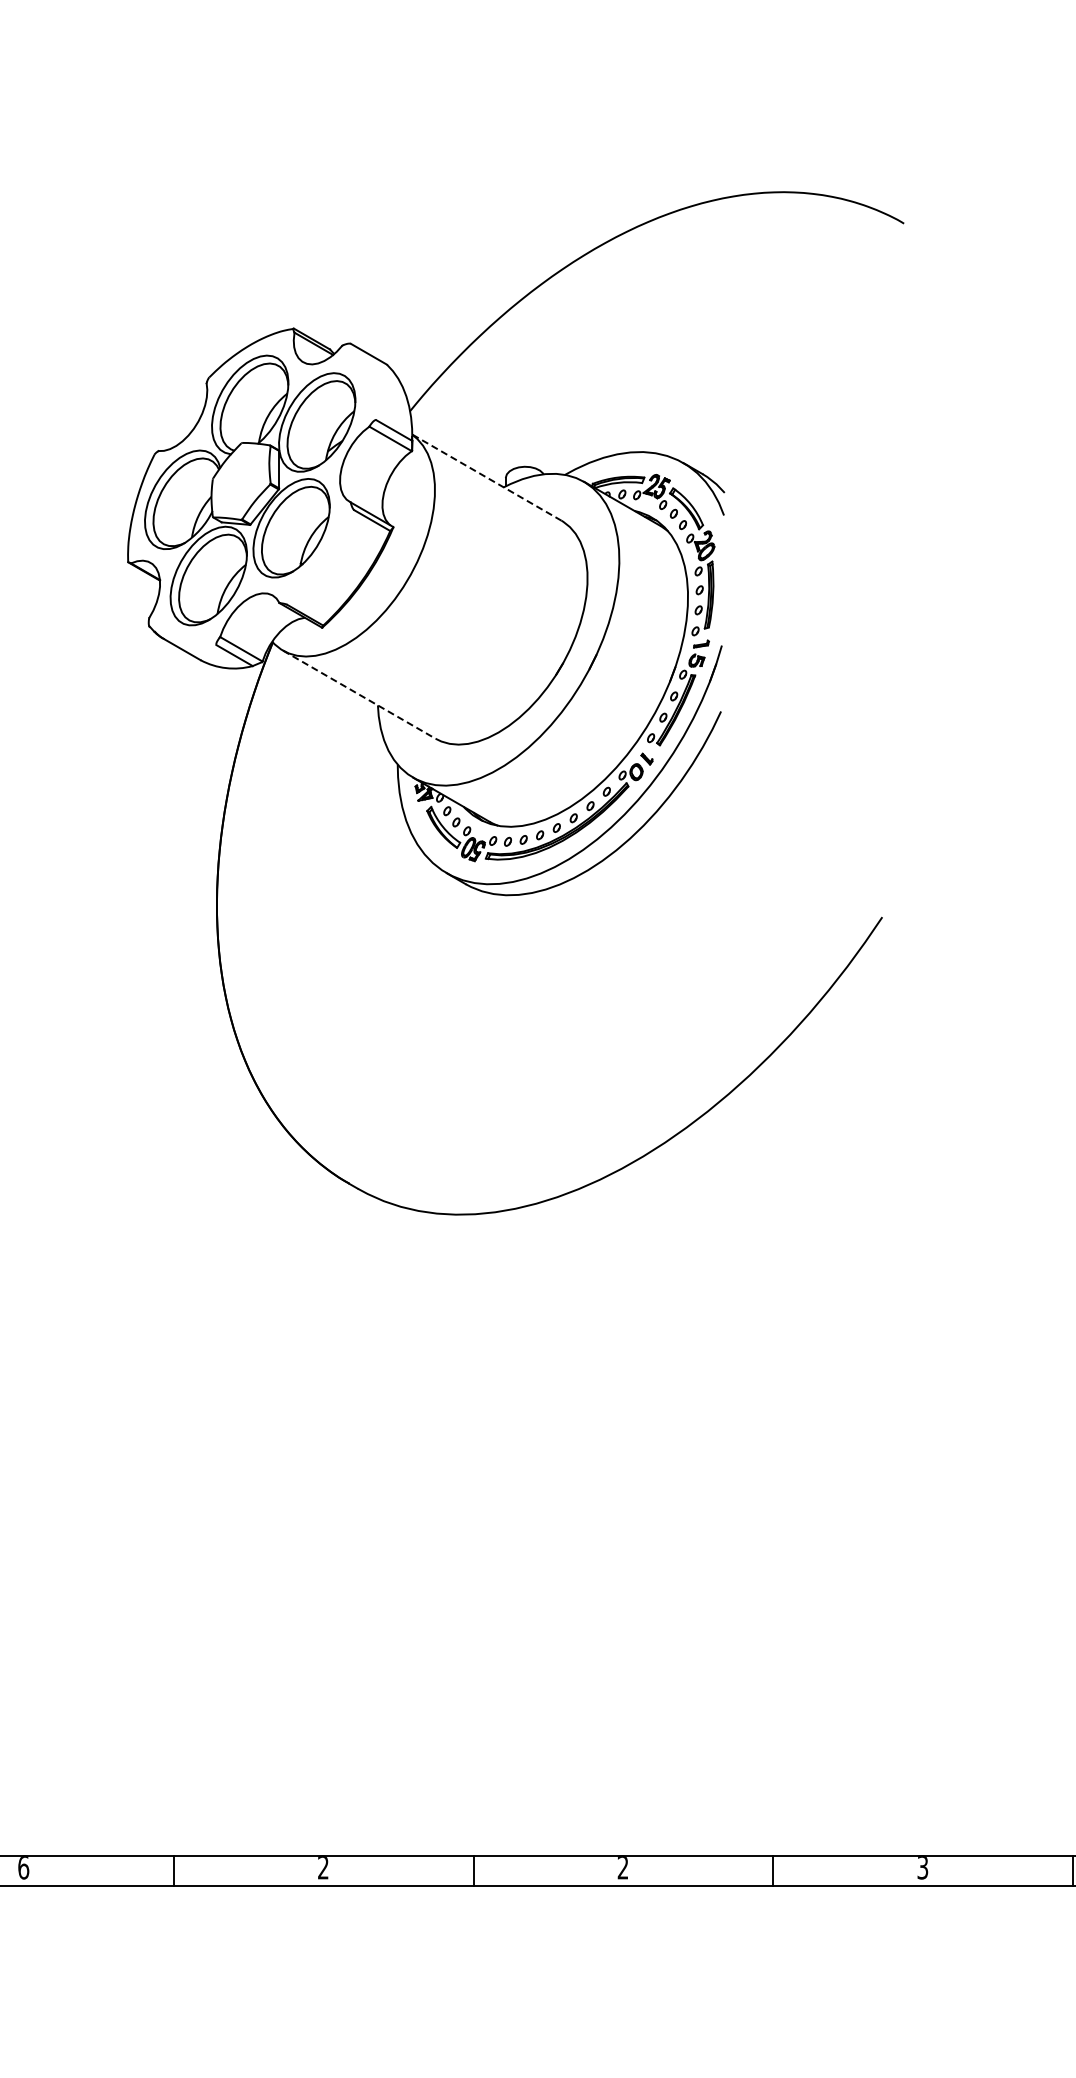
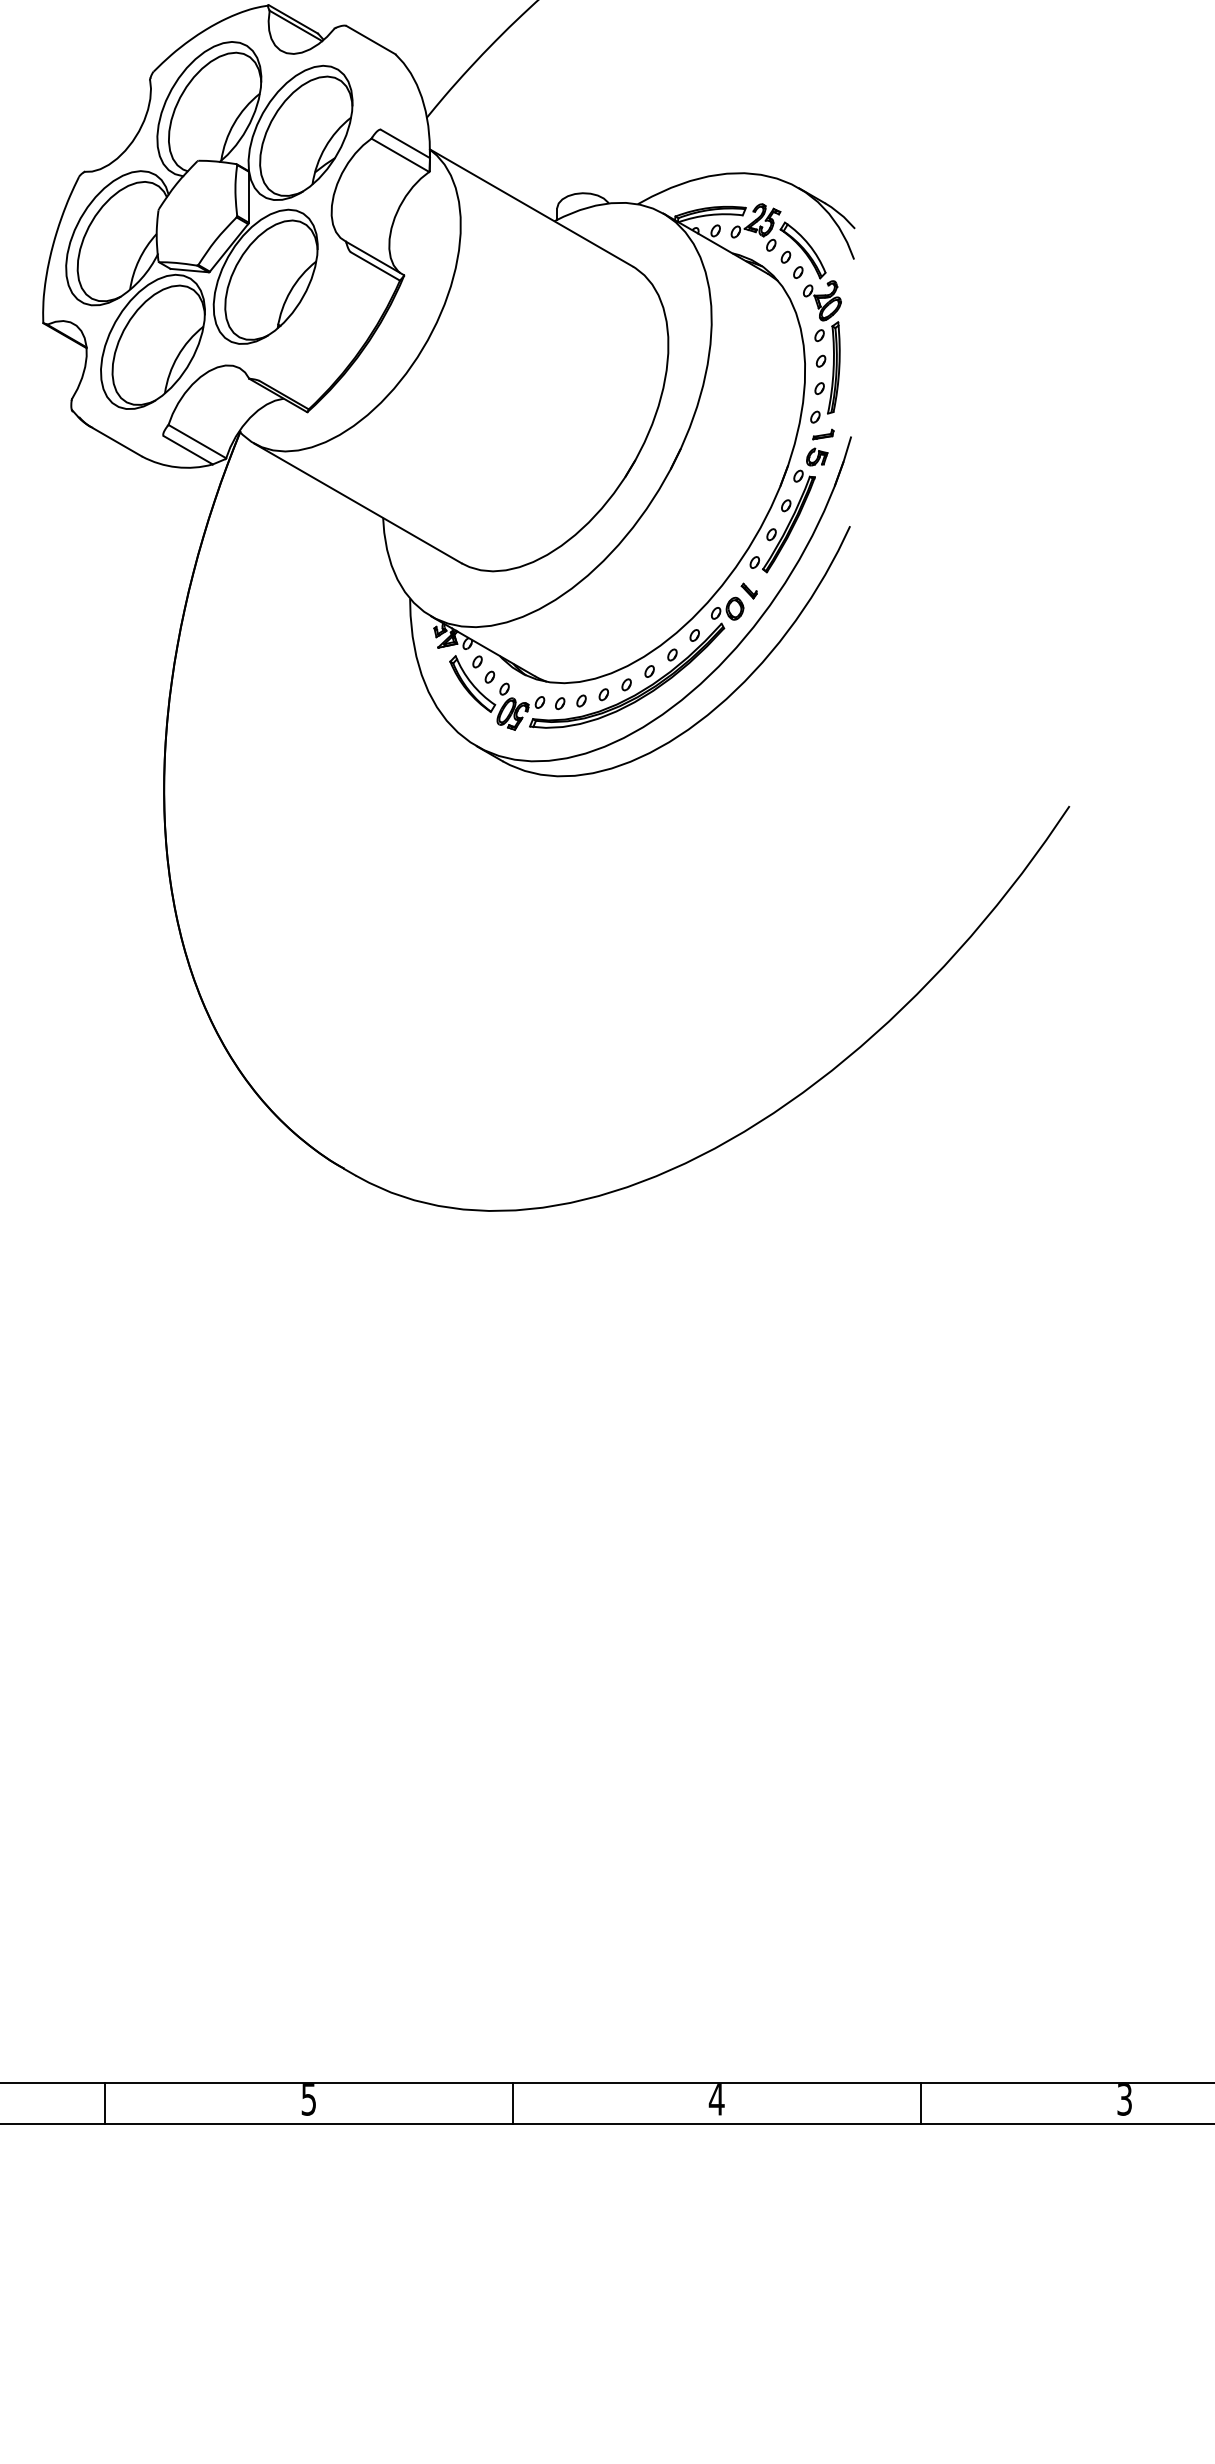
line: (486, 477) -> (530, 207), dashed -> solid
line: (359, 694) -> (358, 503), dashed -> solid
text: (323, 1868) -> (309, 2100), 2 -> 5
text: (622, 1868) -> (715, 2100), 2 -> 4

